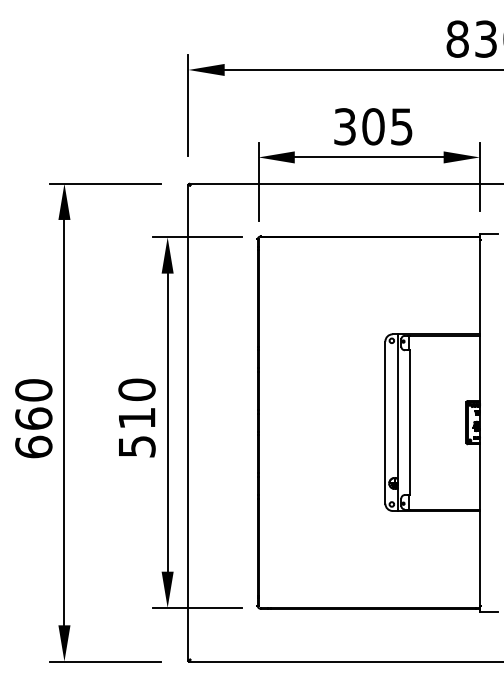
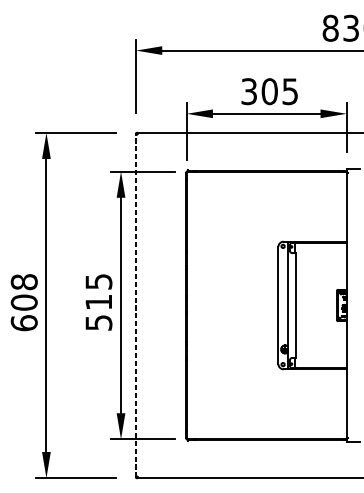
text: (136, 389) -> (98, 281), 510 -> 515
text: (33, 404) -> (24, 292), 660 -> 608
line: (188, 422) -> (136, 305), solid -> dashed

